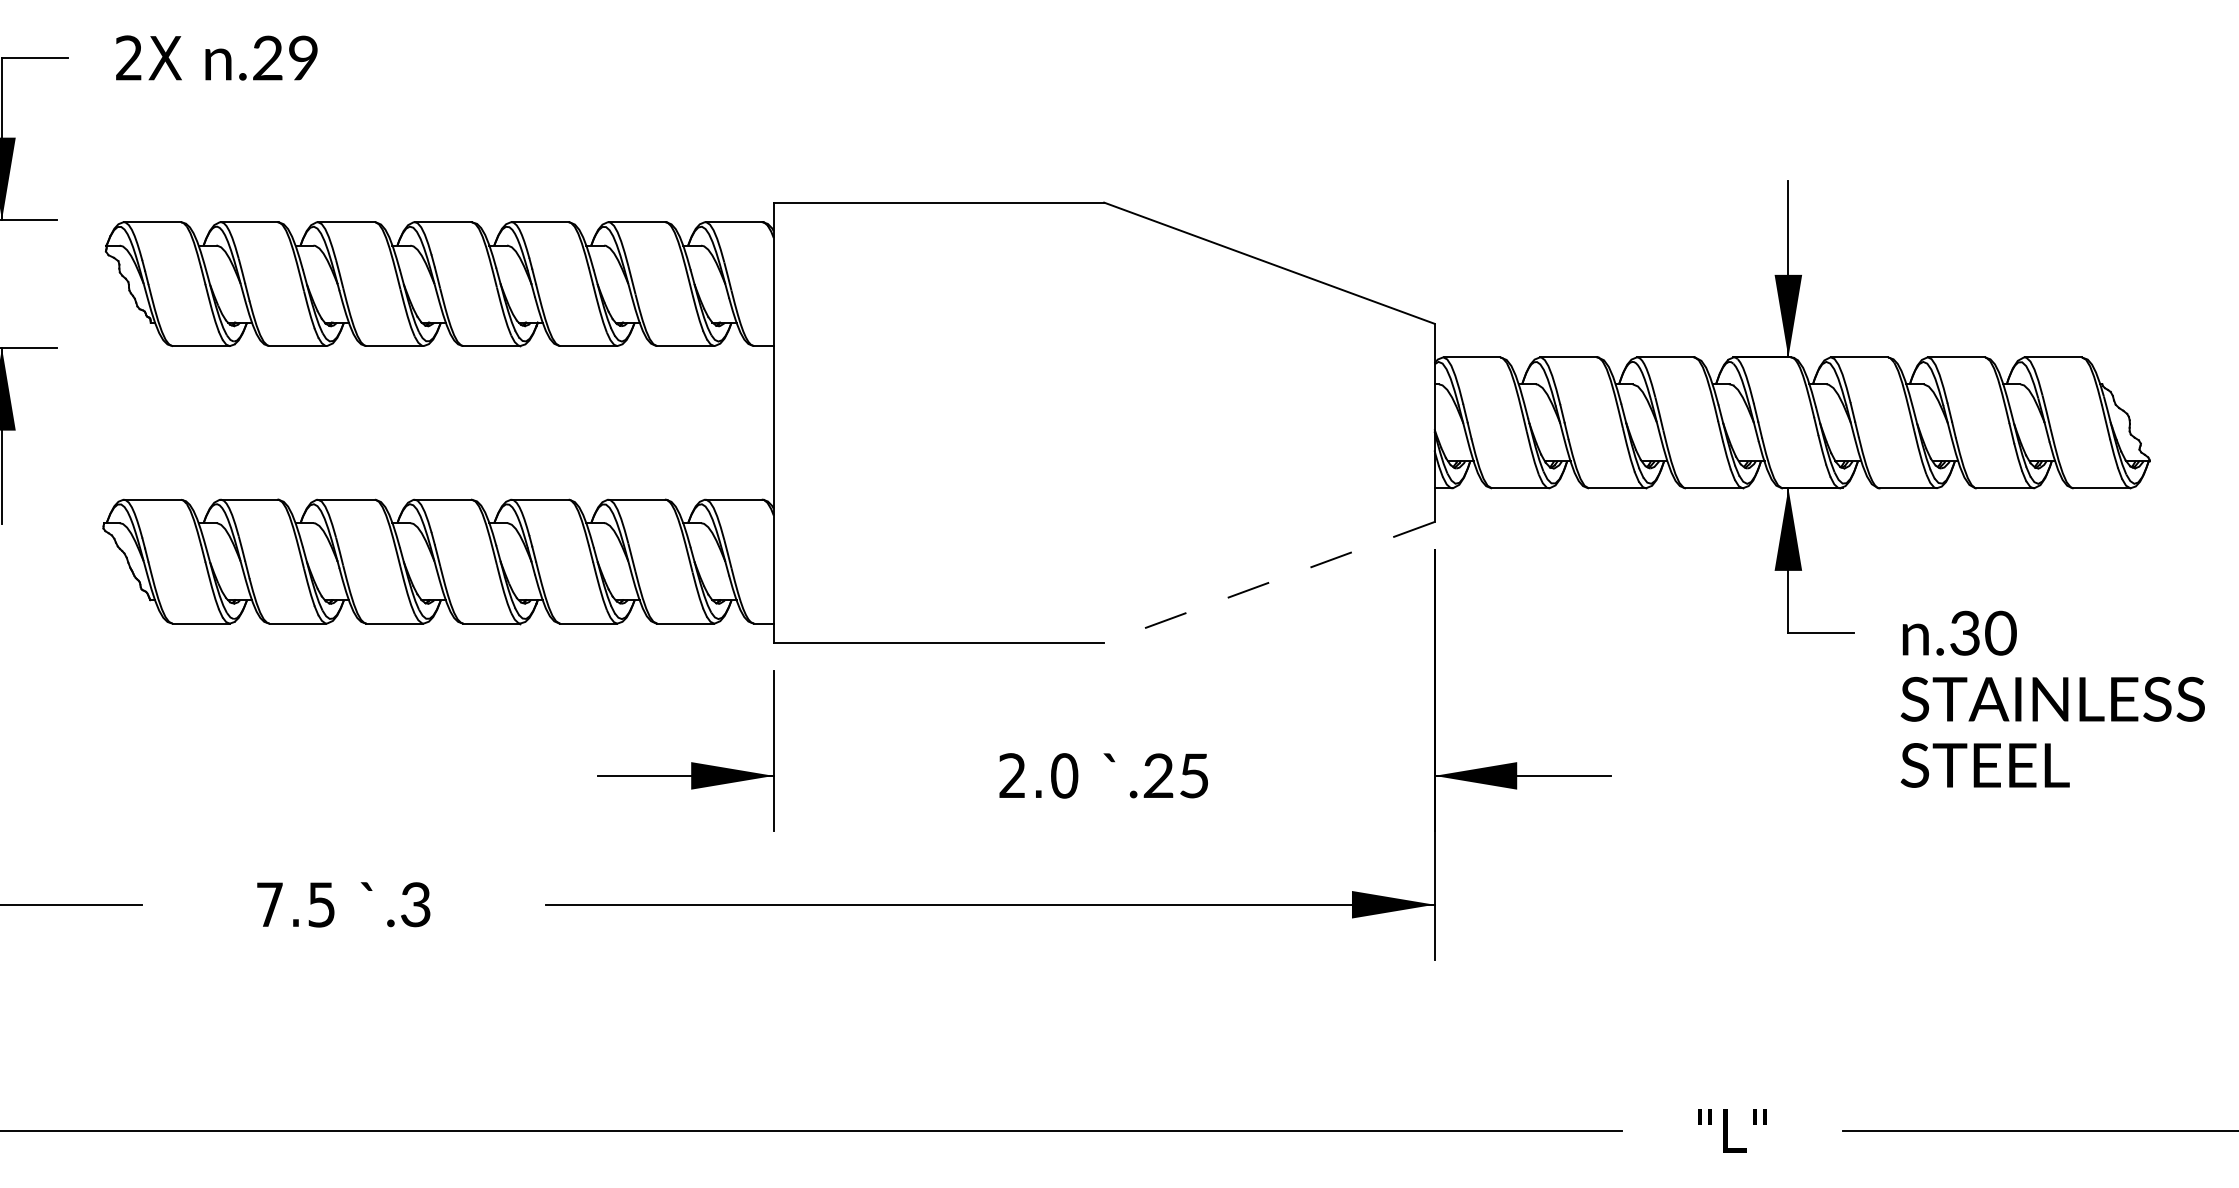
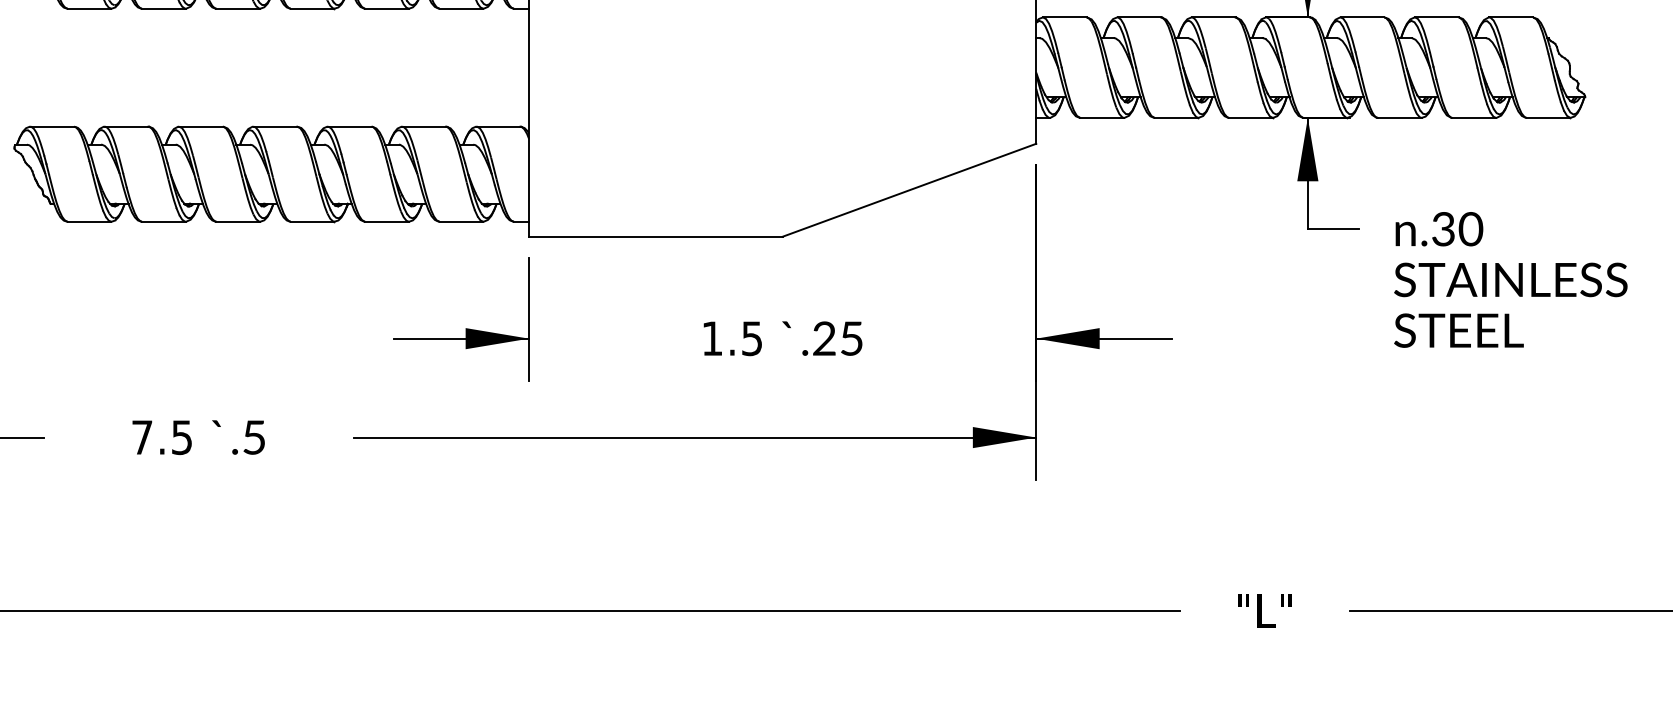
line: (1269, 582) -> (909, 190), dashed -> solid
text: (1038, 775) -> (732, 338), 2.0 -> 1.5
text: (415, 904) -> (254, 437), .3 -> .5

